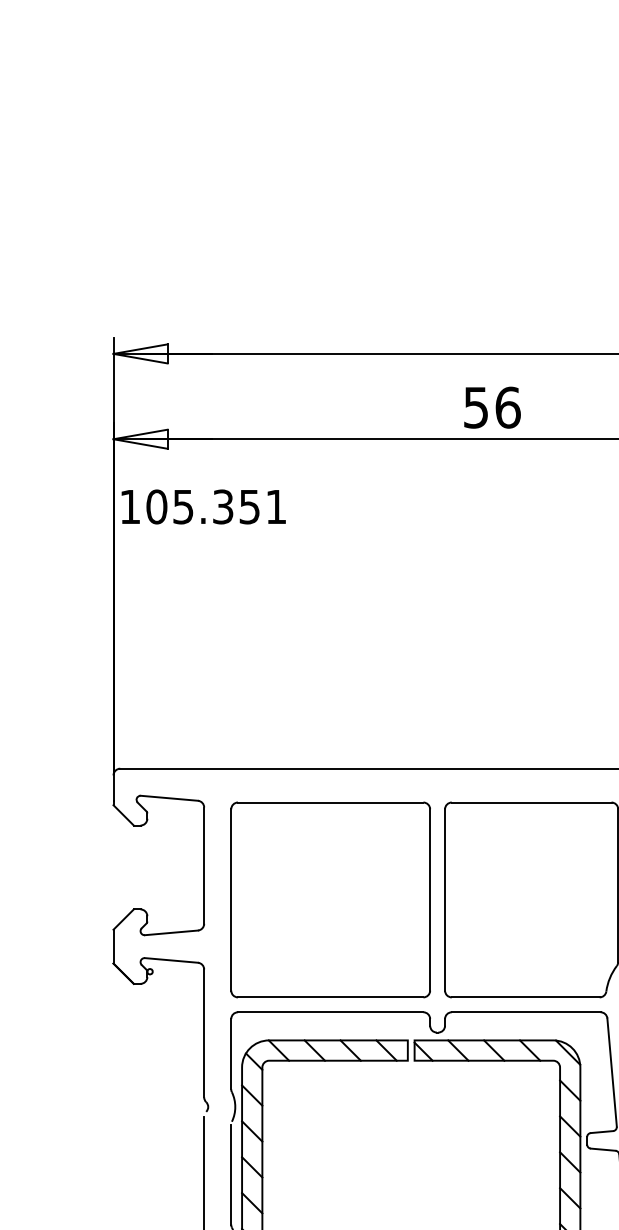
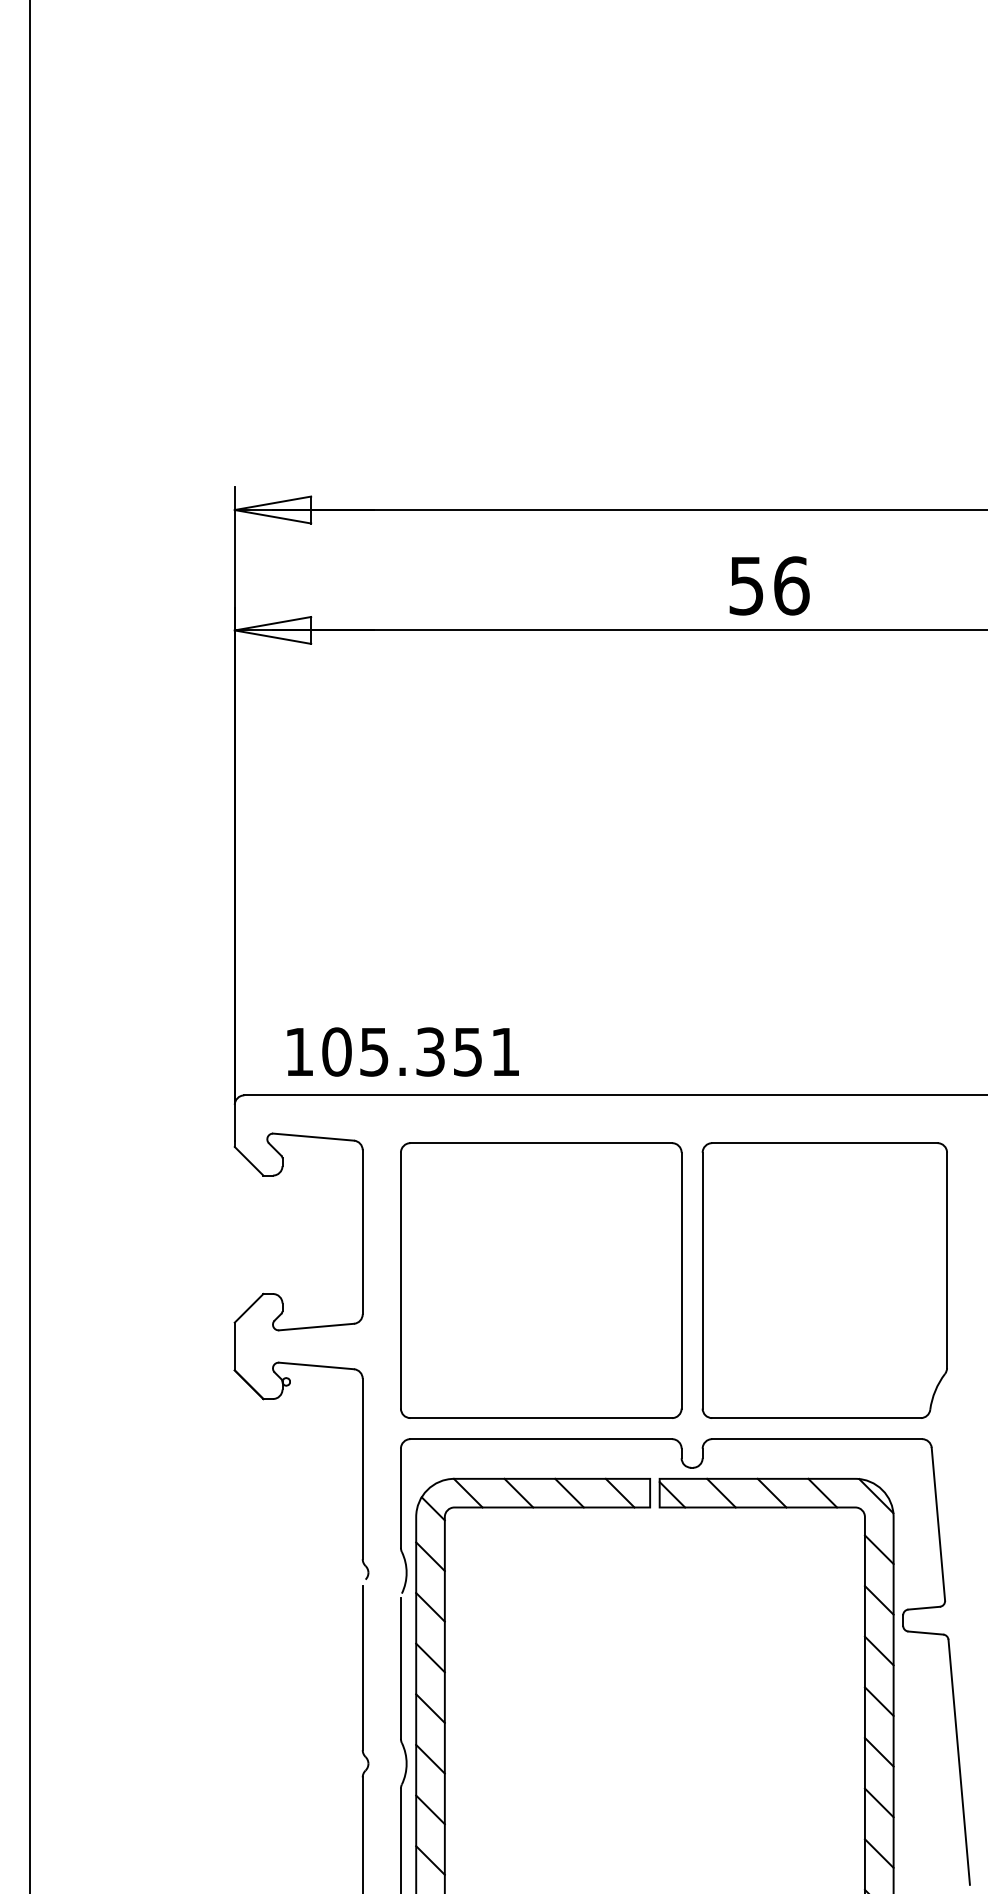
text: (203, 506) -> (402, 1051), moved

